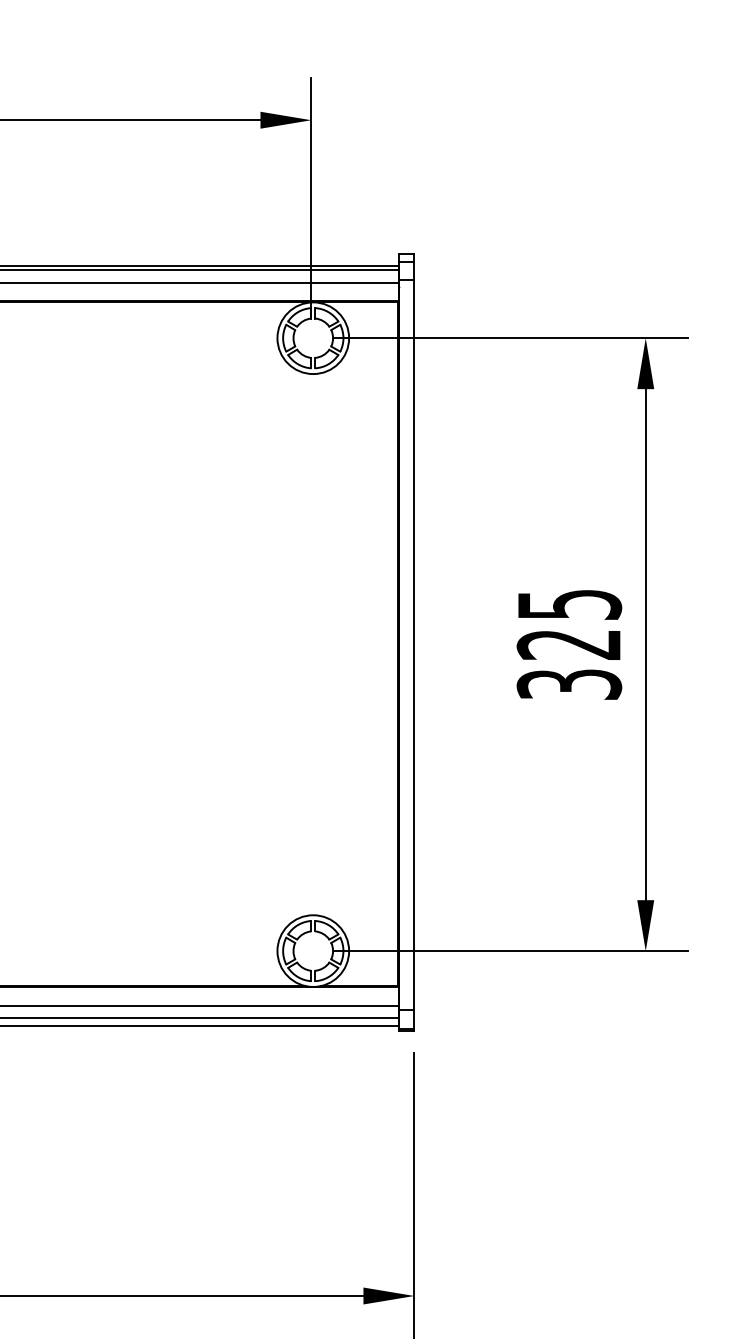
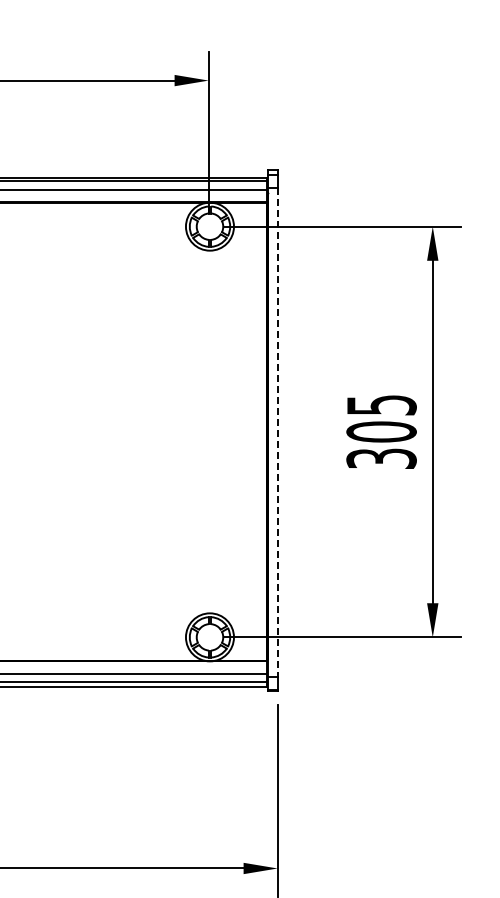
text: (569, 643) -> (381, 431), 325 -> 305
line: (414, 645) -> (277, 432), solid -> dashed

